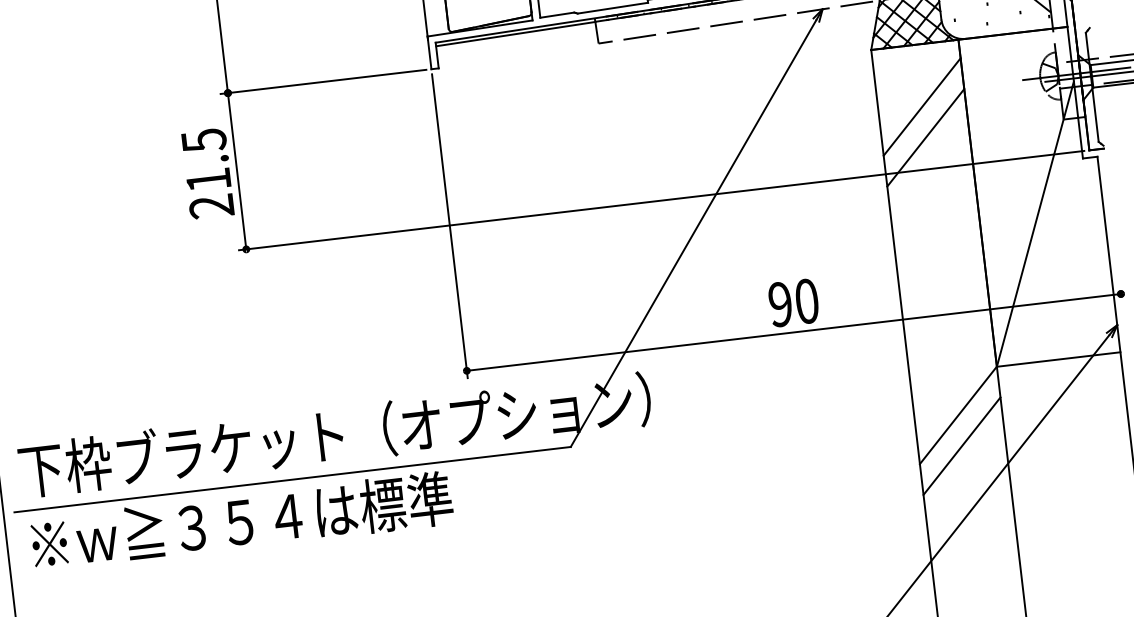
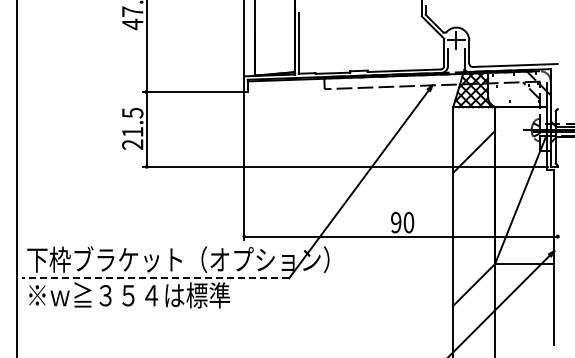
line: (922, 107) -> (474, 137), removed
line: (962, 445) -> (474, 299), removed
line: (292, 480) -> (155, 278), solid -> dashed

